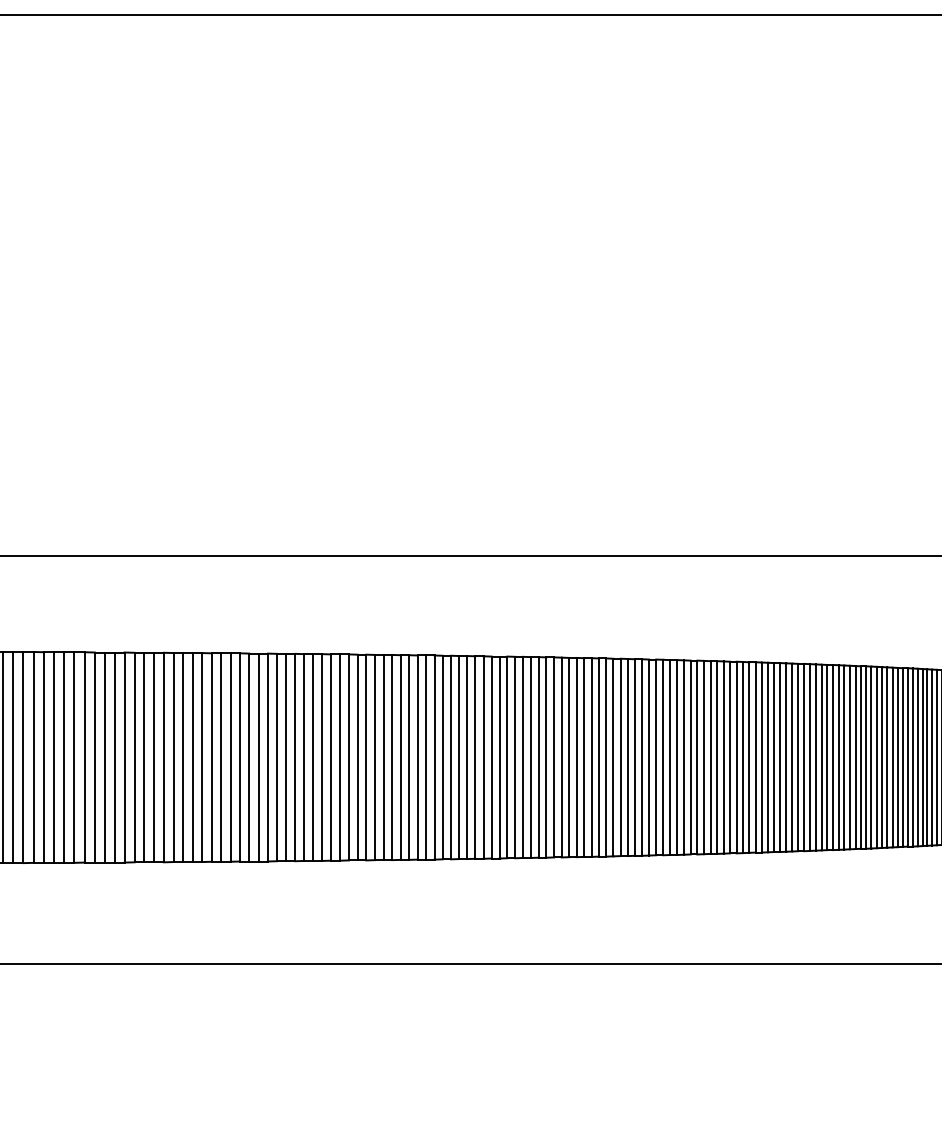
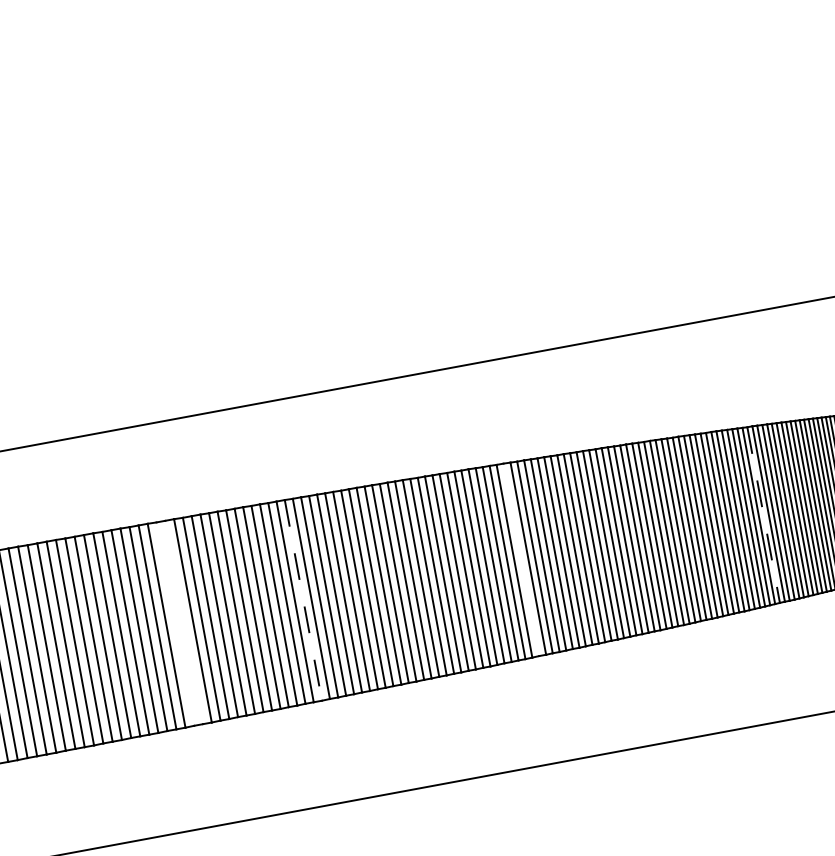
line: (304, 757) -> (175, 624), removed
line: (313, 757) -> (184, 622), removed
line: (656, 757) -> (521, 559), removed
line: (434, 758) -> (303, 601), solid -> dashed
line: (902, 758) -> (763, 516), solid -> dashed

